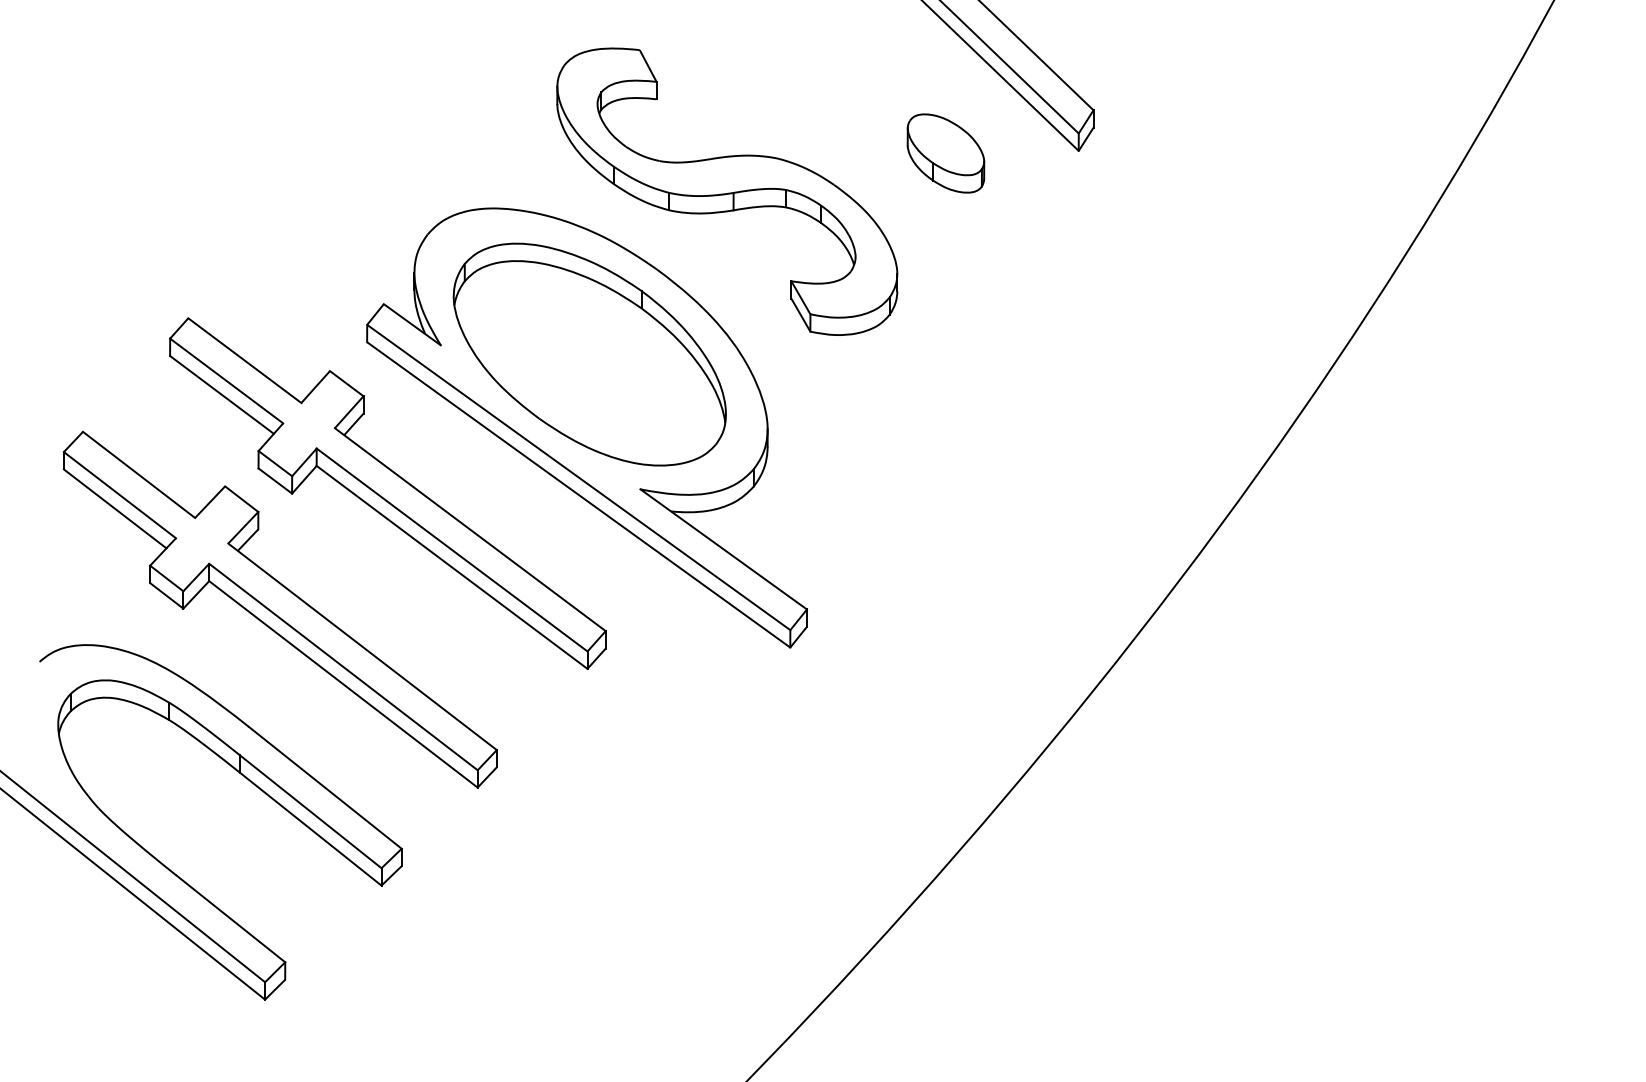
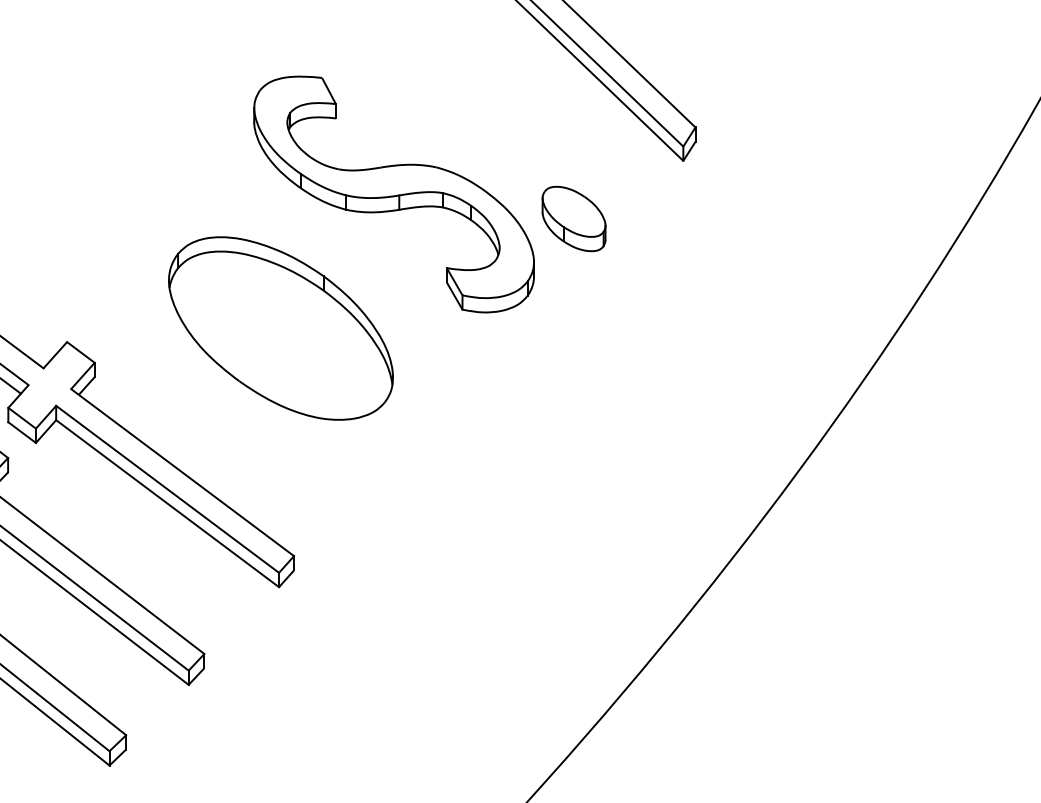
part: (945, 153) -> (573, 218), moved
part: (587, 427) -> (279, 388), removed

